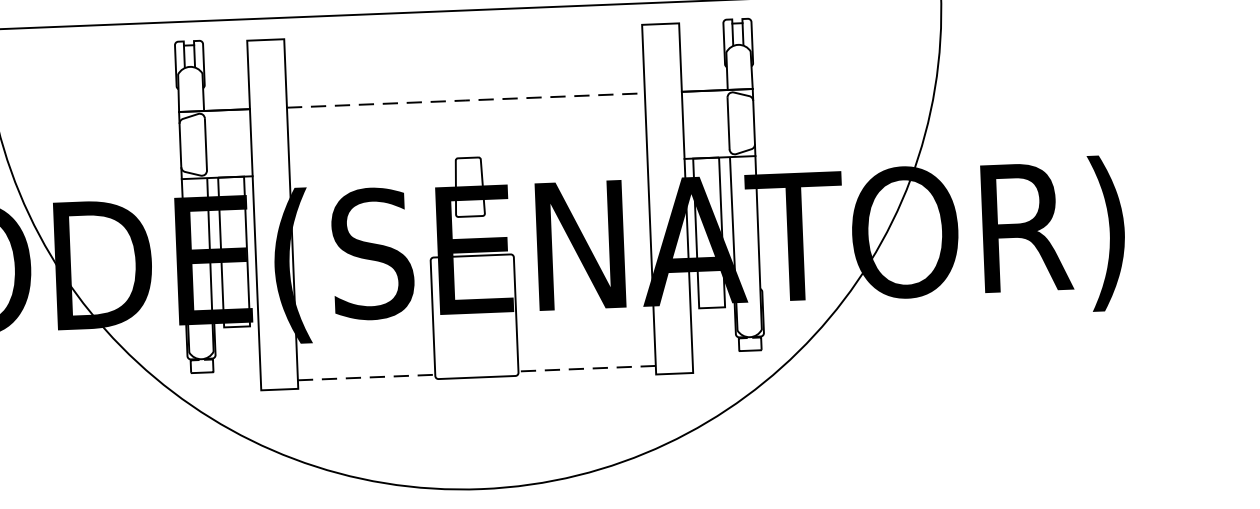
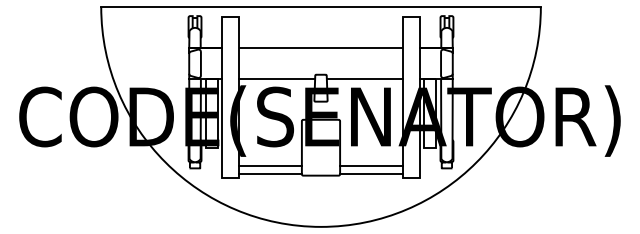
line: (467, 100) -> (321, 48), dashed -> solid
line: (563, 164) -> (364, 79), added
line: (371, 172) -> (276, 79), added
line: (586, 353) -> (371, 166), added
line: (364, 362) -> (269, 166), added
line: (586, 368) -> (371, 173), dashed -> solid
line: (366, 377) -> (270, 173), dashed -> solid

